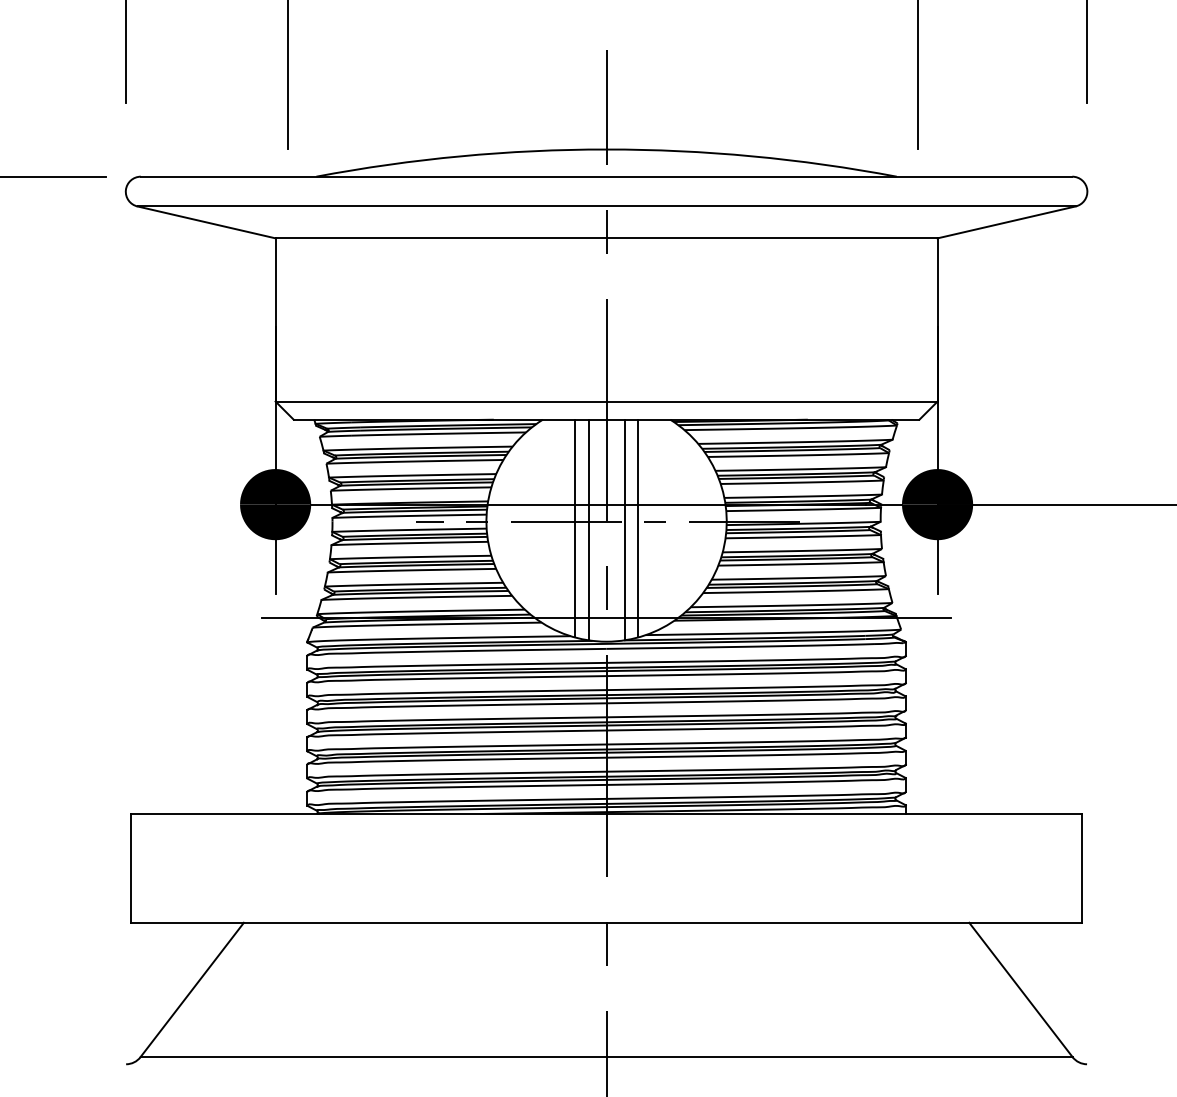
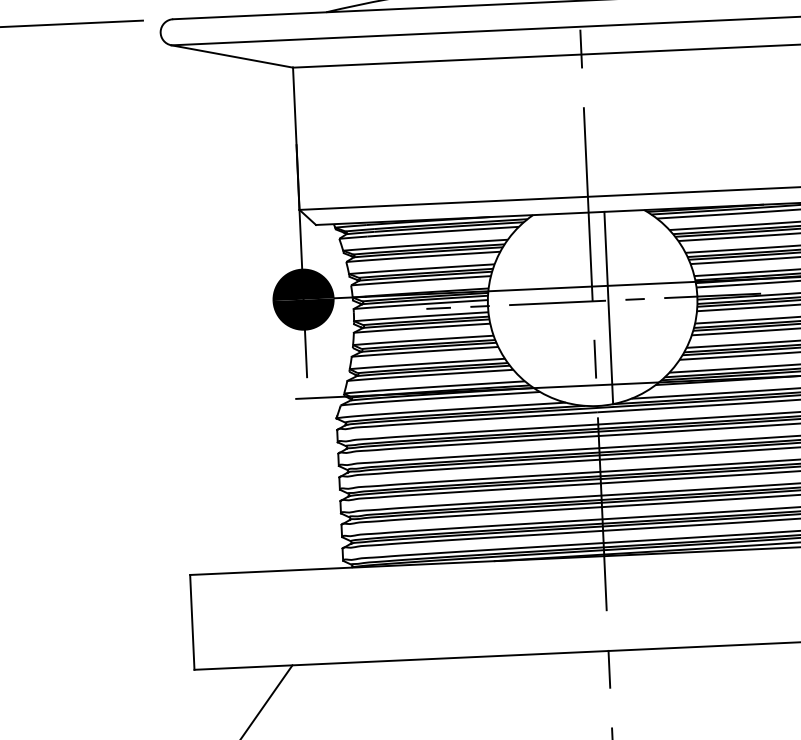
line: (574, 528) -> (564, 308), removed
line: (638, 528) -> (620, 306), removed
line: (588, 529) -> (577, 308), removed

